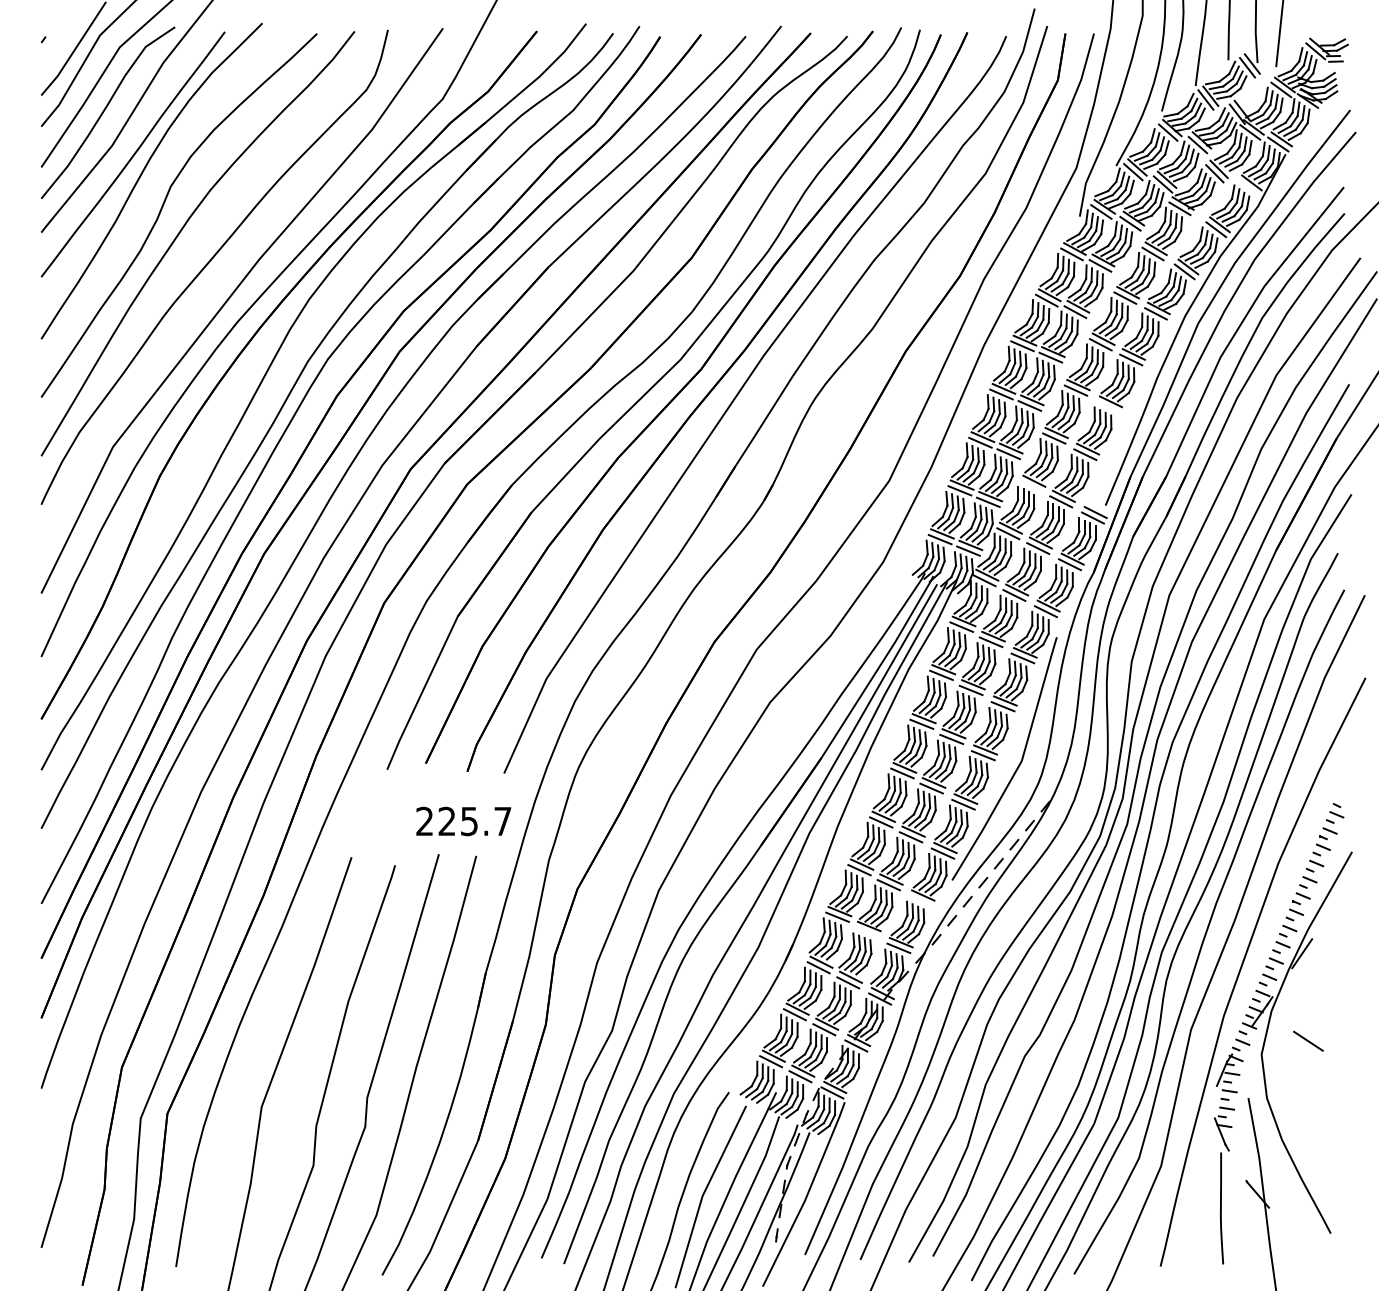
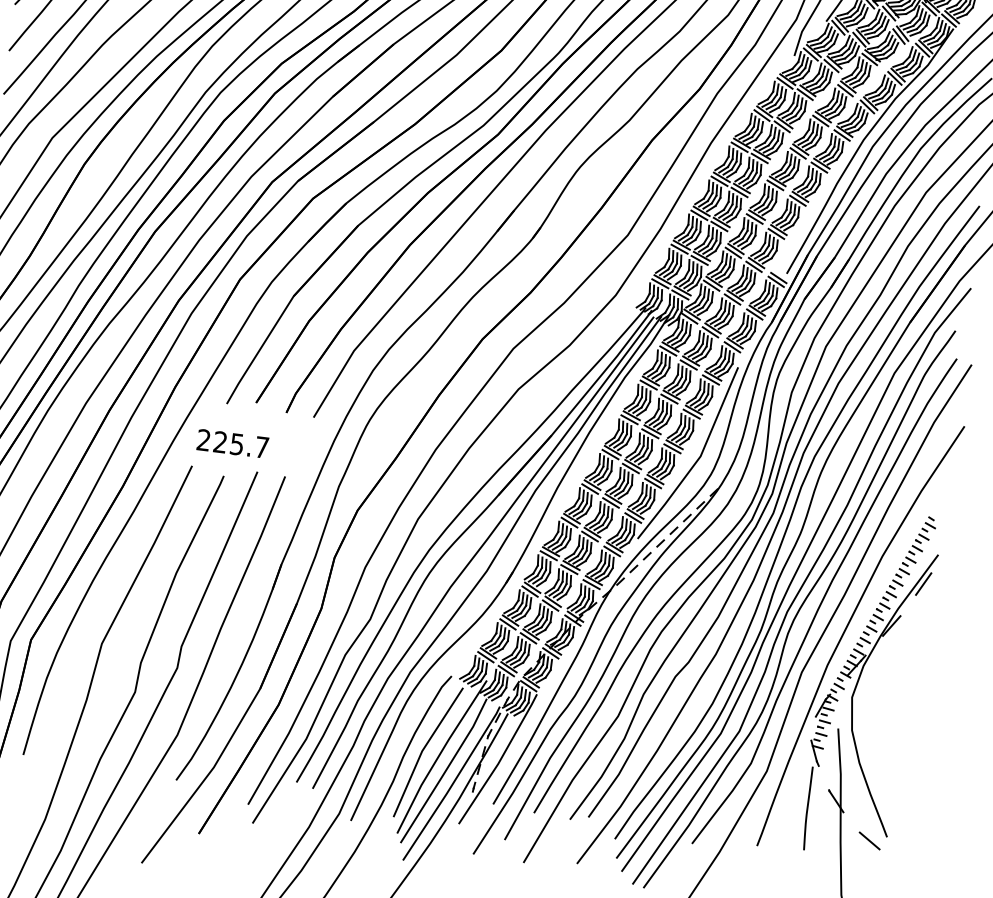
line: (1247, 187) -> (922, 49), added
line: (1108, 407) -> (798, 200), added
line: (1031, 486) -> (733, 252), added
text: (463, 821) -> (232, 443), moved
line: (1337, 892) -> (923, 583), added
line: (920, 901) -> (612, 551), added
line: (866, 931) -> (569, 569), added
line: (1308, 1040) -> (869, 840), moved

